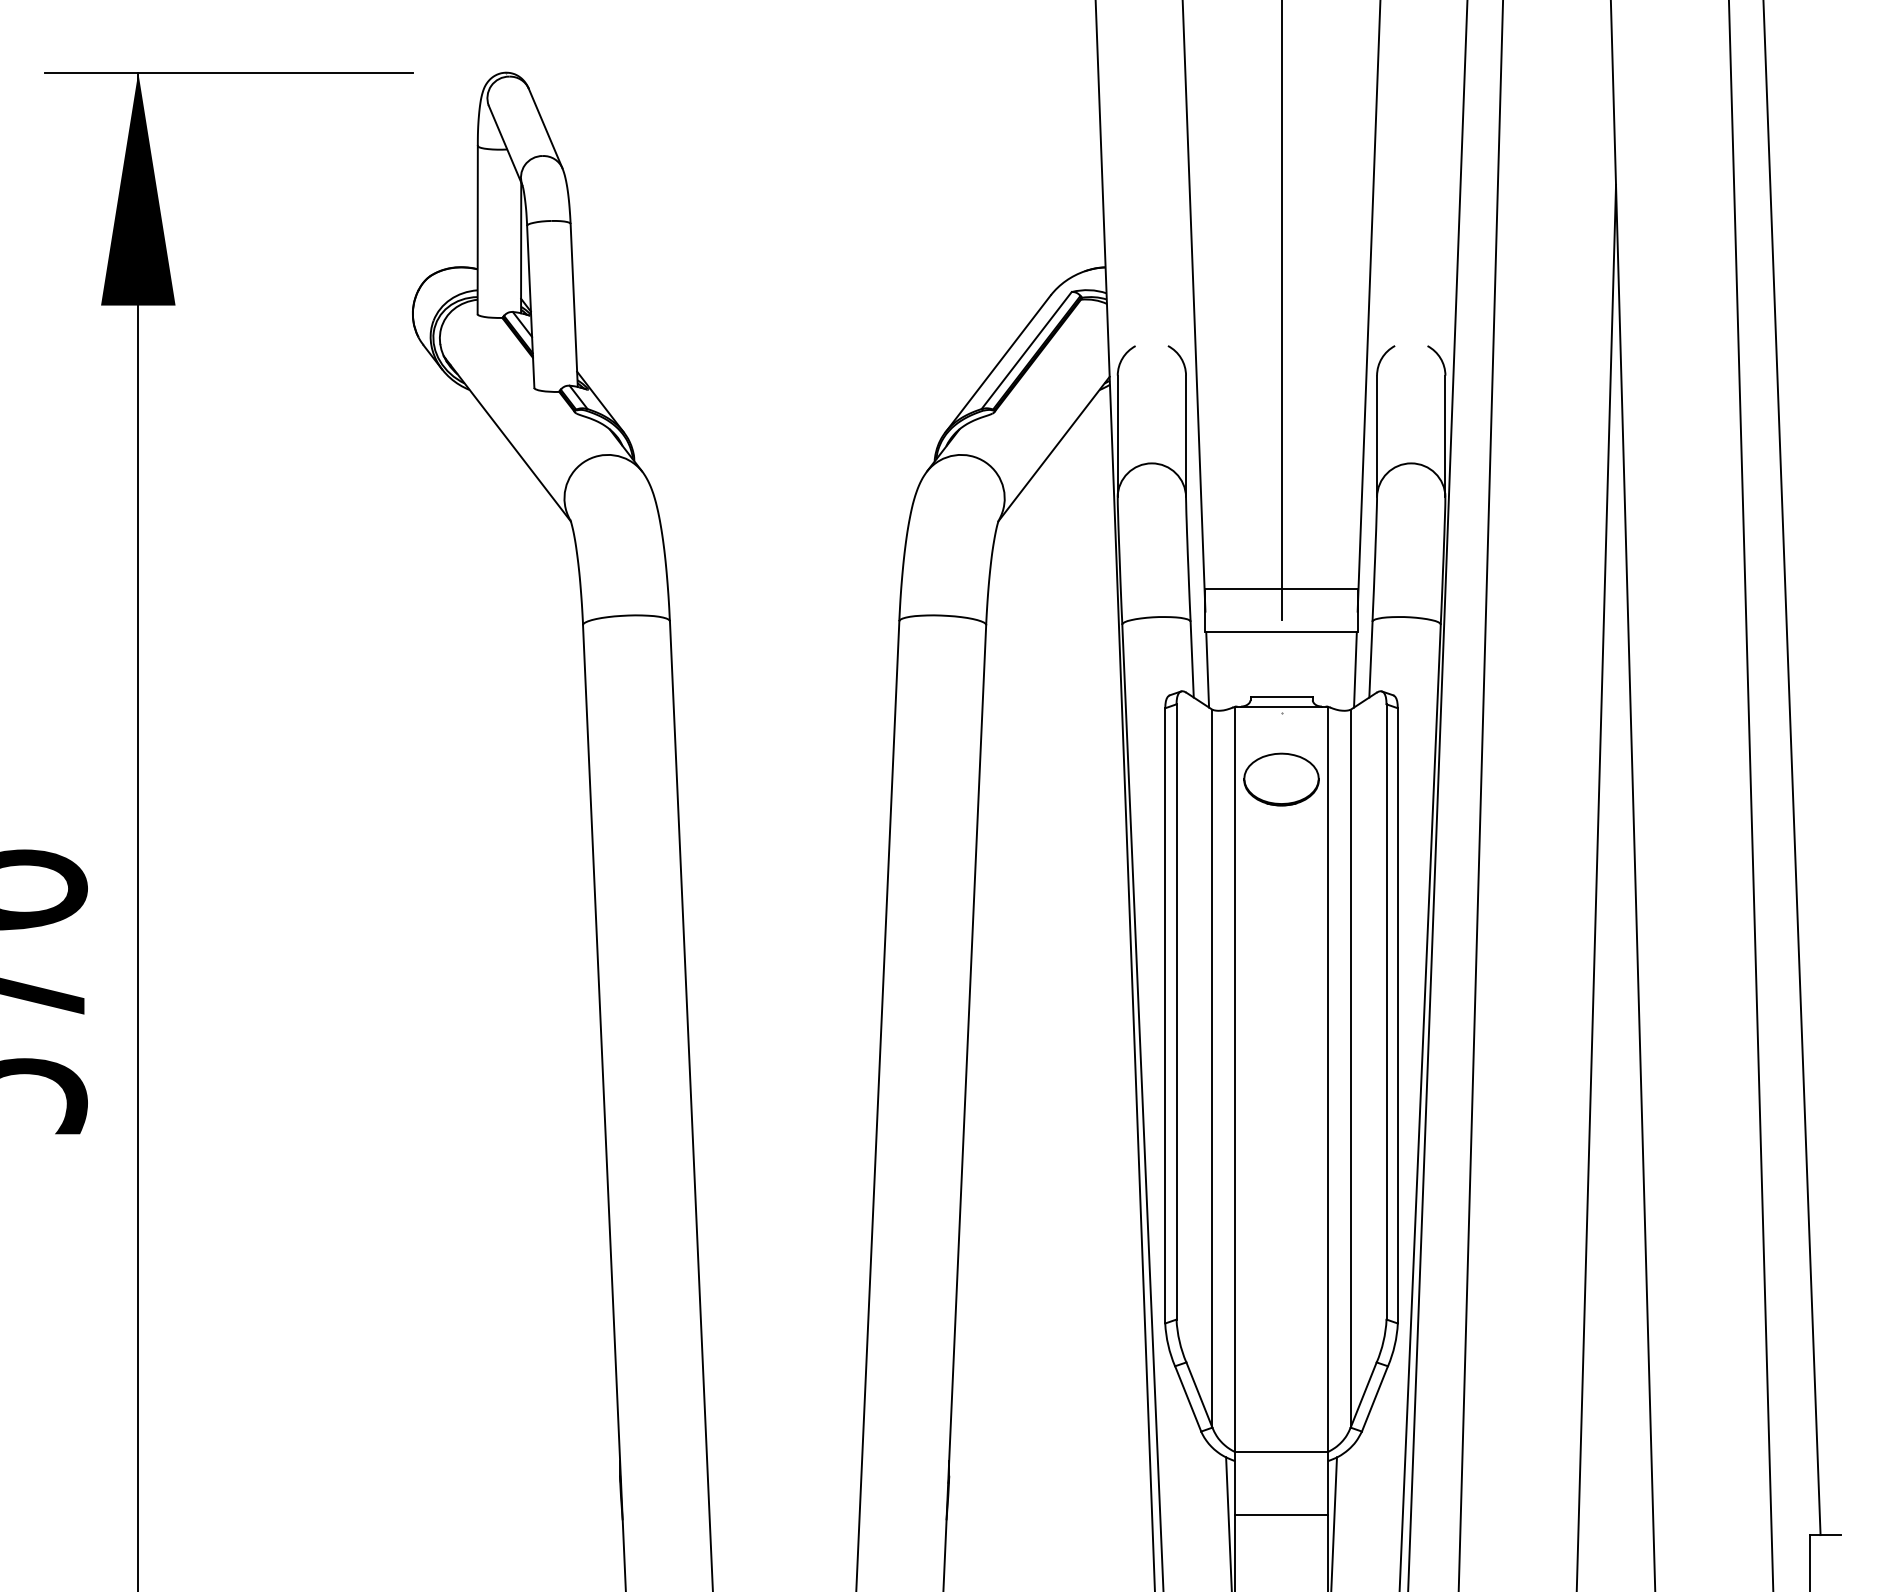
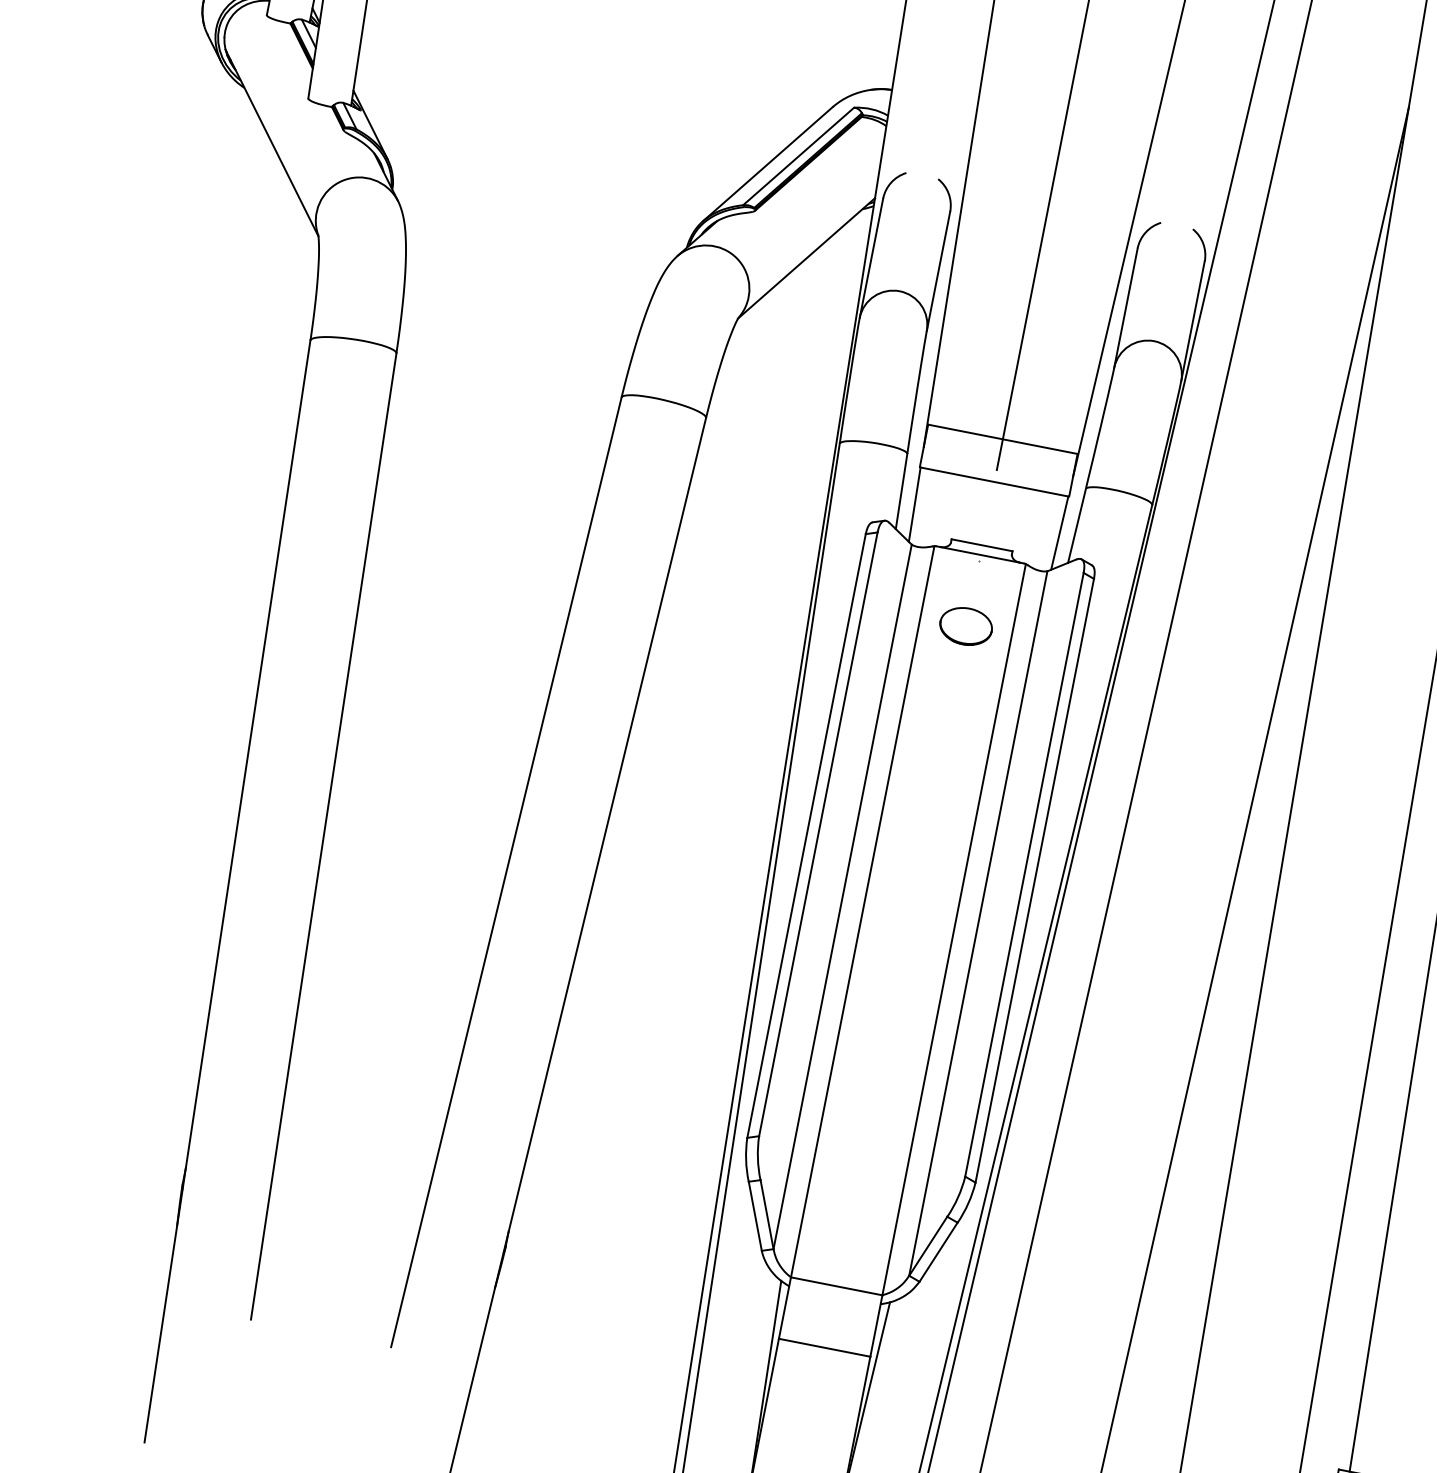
part: (1281, 779) -> (966, 626), size x0.7

